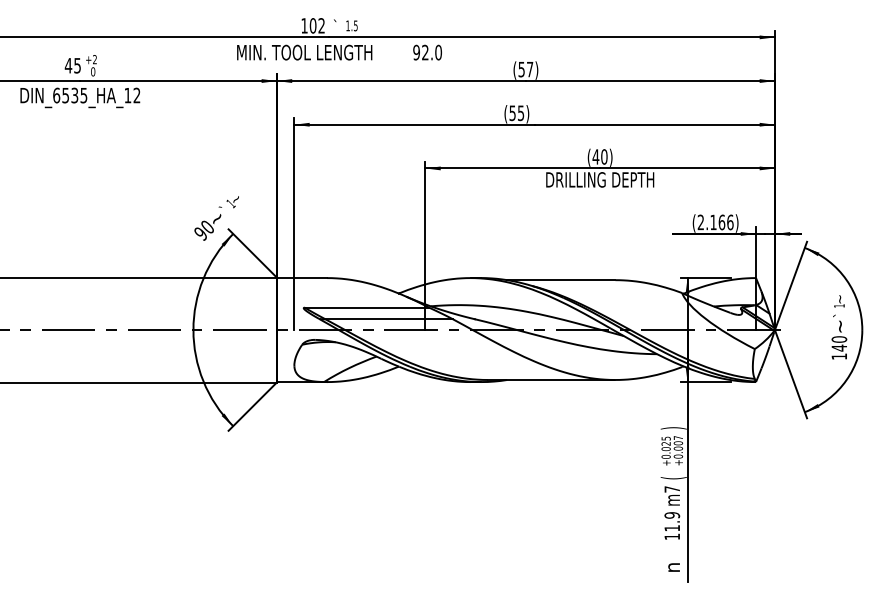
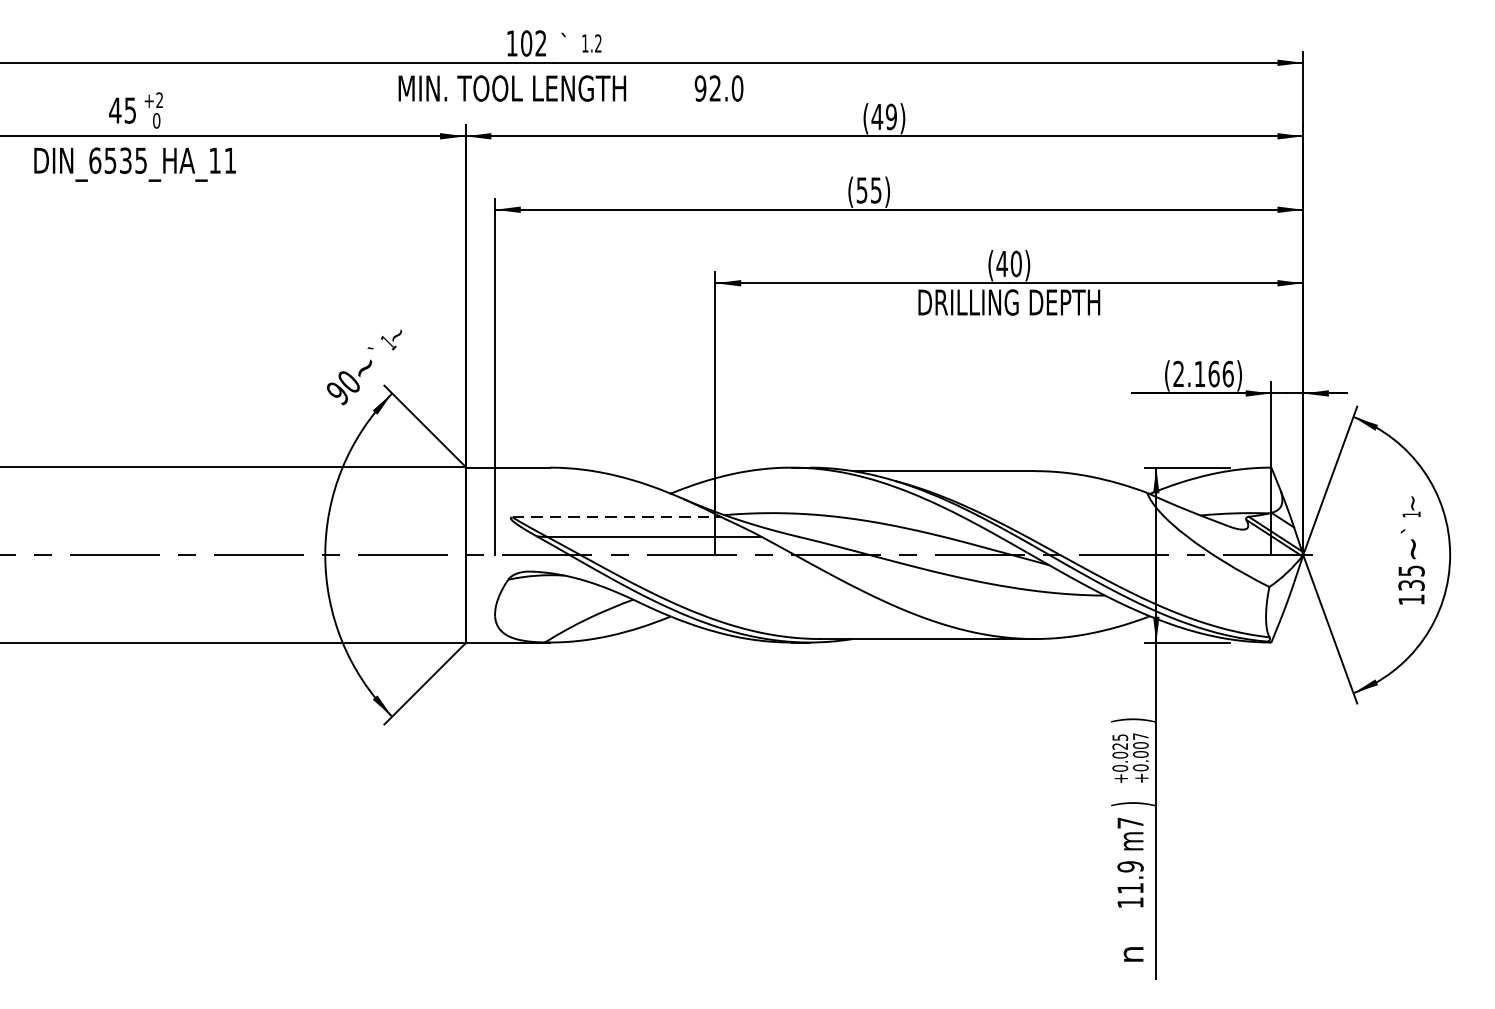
text: (355, 25) -> (597, 42), 1.5 -> 1.2
text: (525, 69) -> (883, 116), (57) -> (49)
text: (136, 94) -> (229, 158), DIN_6535_HA_12 -> DIN_6535_HA_11
line: (367, 307) -> (618, 517), solid -> dashed
text: (839, 343) -> (1411, 577), 140 -> 135
text: (673, 478) -> (1132, 804), ( -> )

